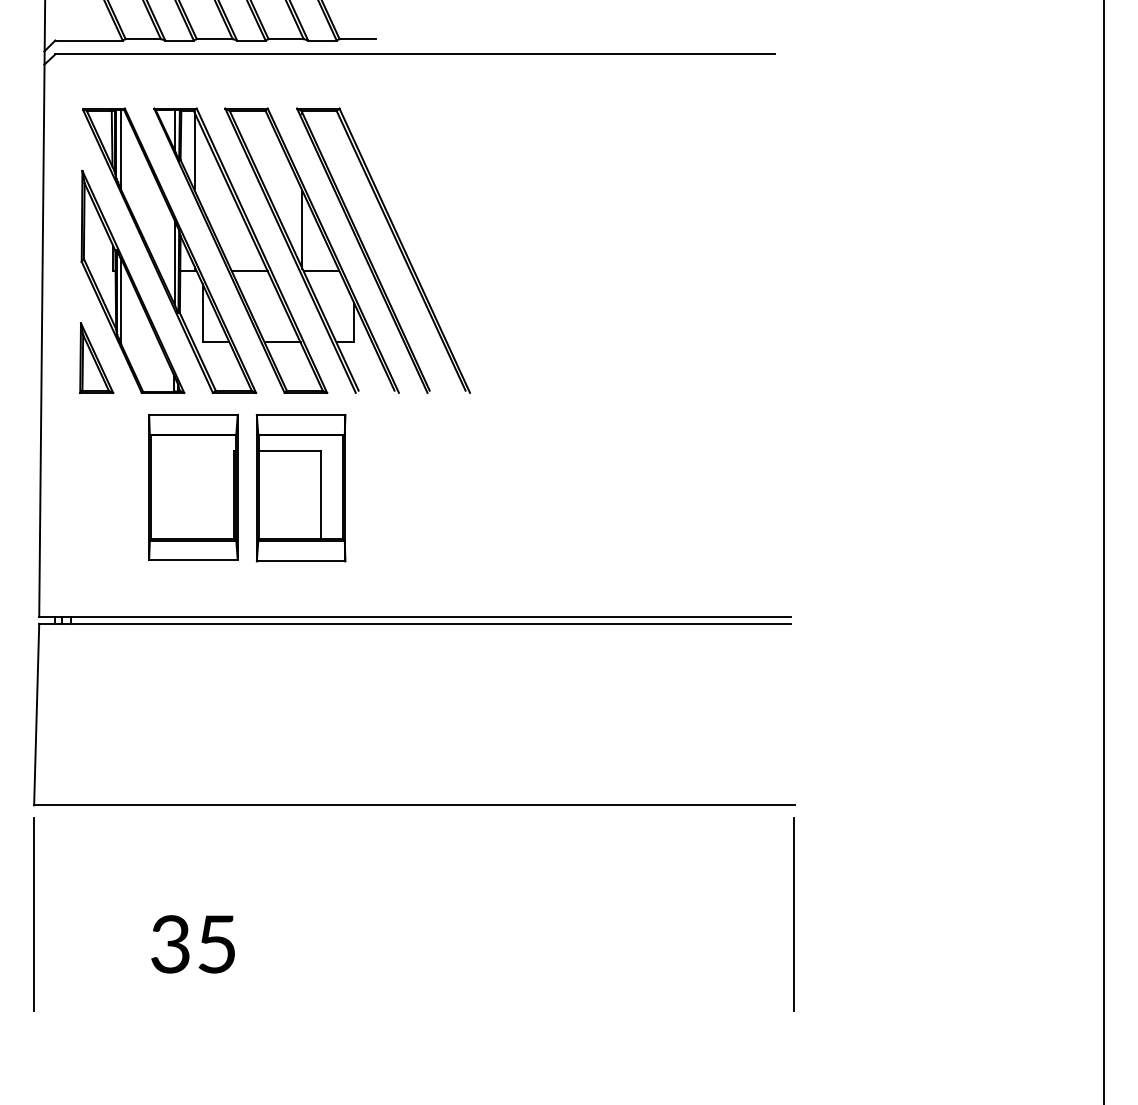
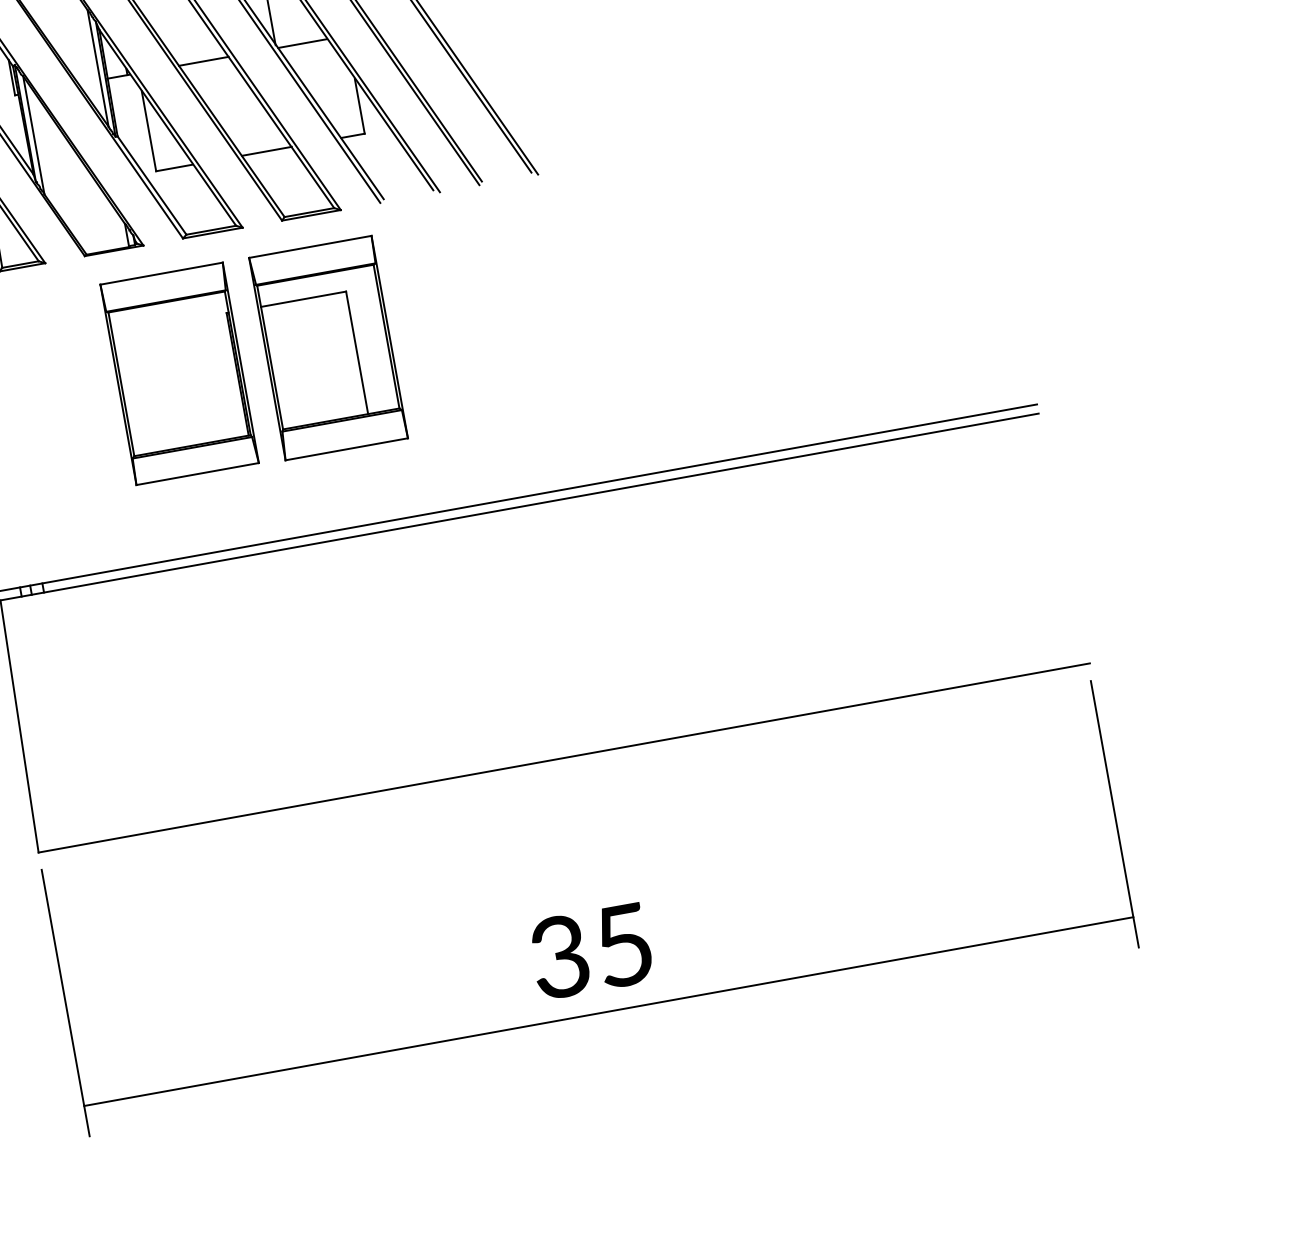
text: (192, 944) -> (590, 951), moved
line: (413, 988) -> (608, 1011), added

